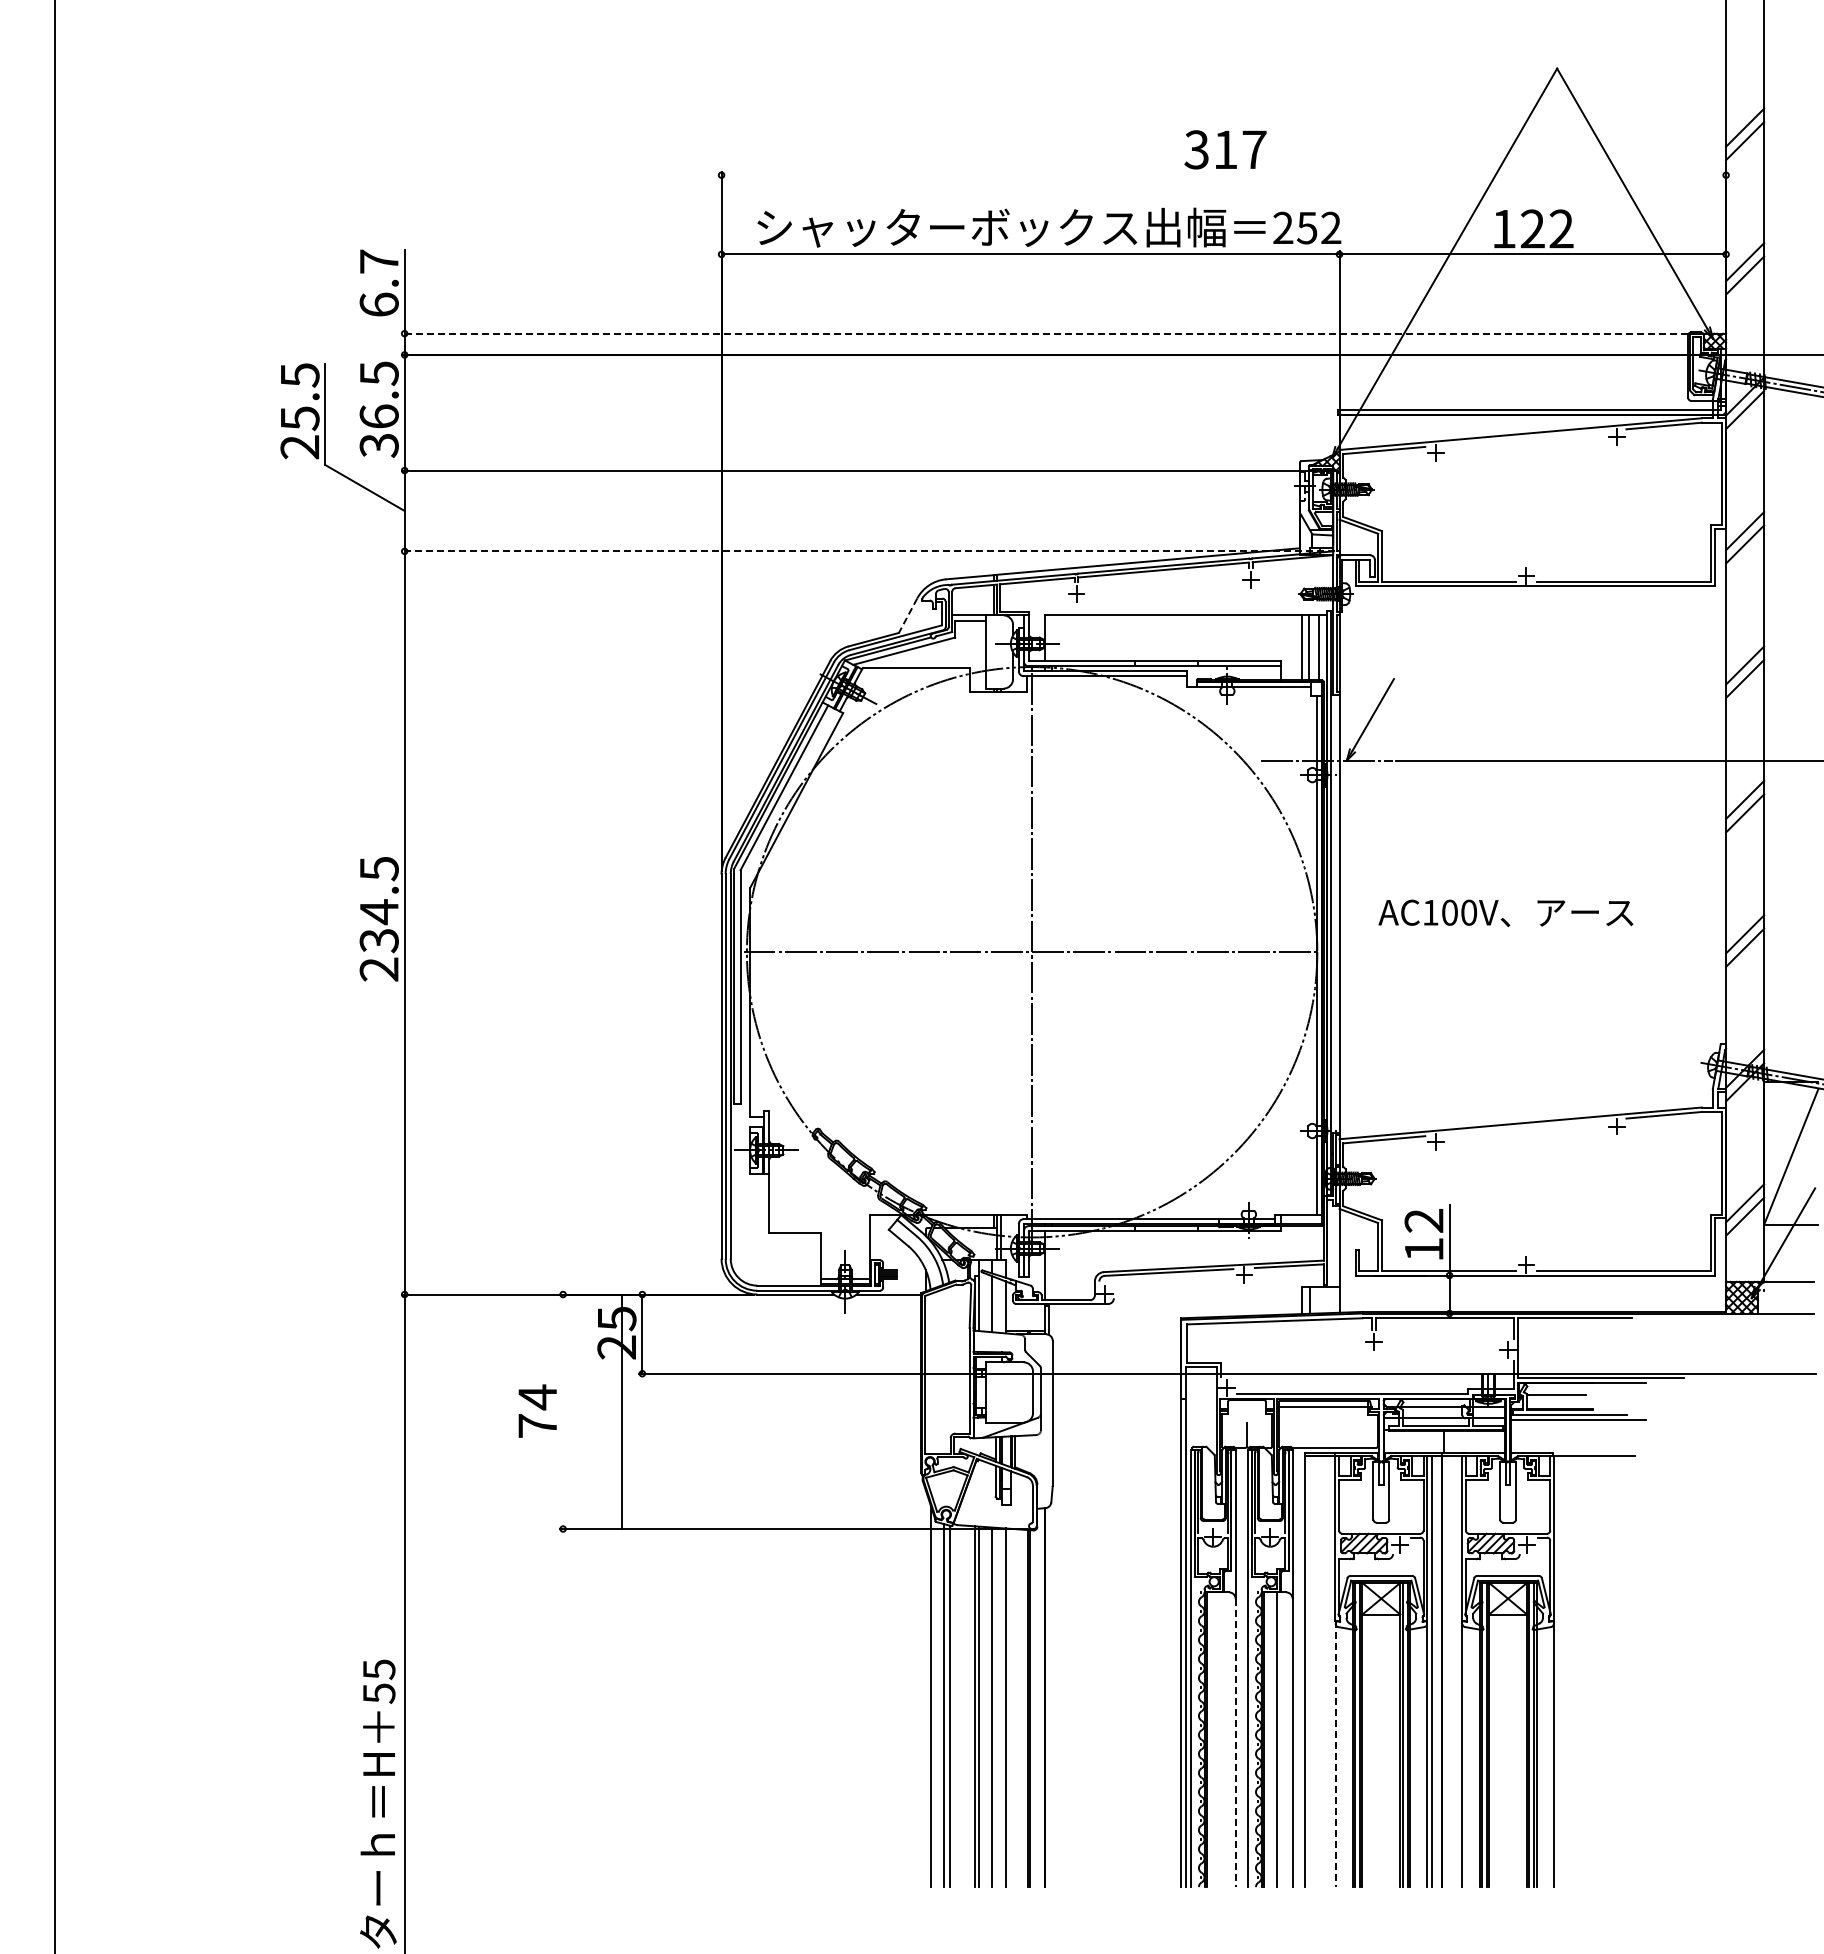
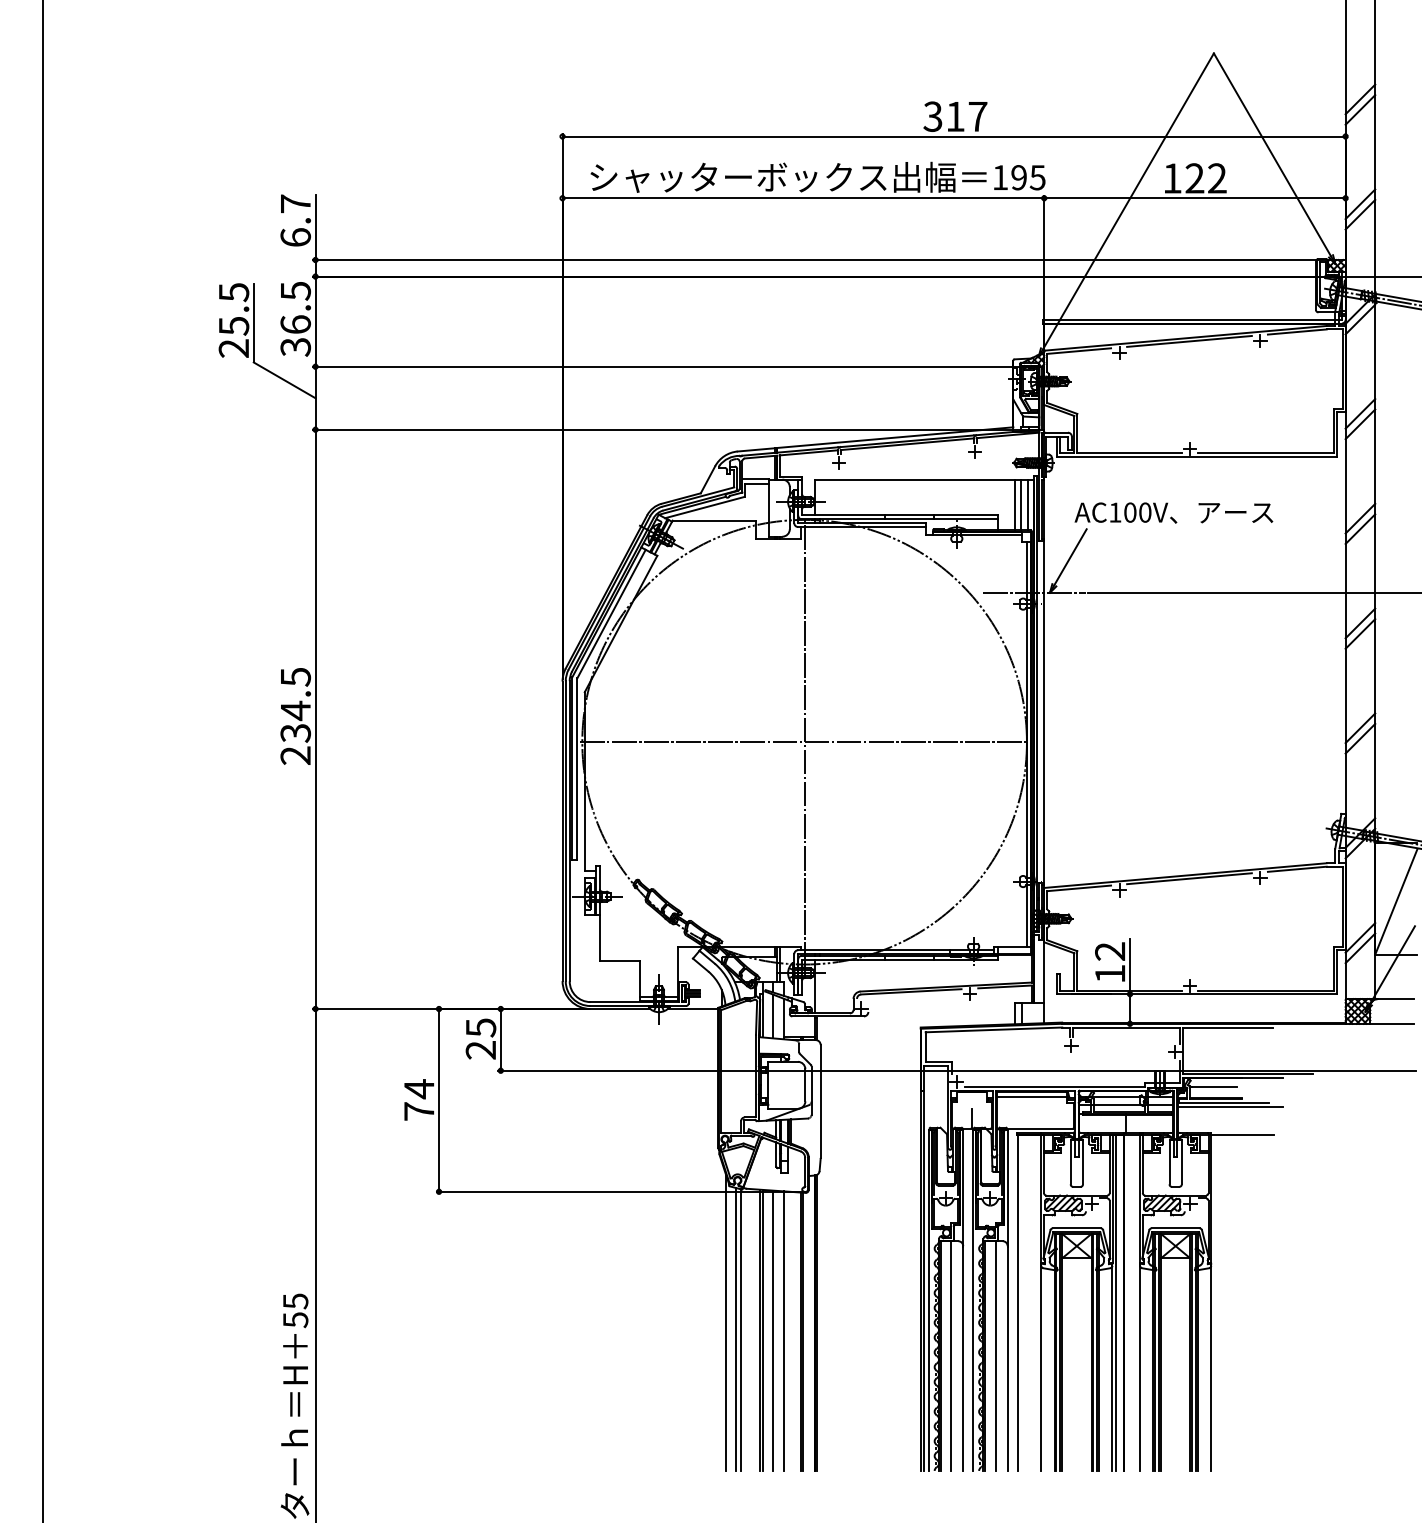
line: (1223, 175) -> (953, 136), added
text: (1307, 227) -> (1019, 177), 252 -> 195
line: (1044, 333) -> (814, 259), dashed -> solid
line: (1525, 438) -> (1189, 341), added
line: (868, 551) -> (677, 429), dashed -> solid
line: (907, 616) -> (707, 480), dashed -> solid
text: (1505, 913) -> (1173, 513), moved
line: (1525, 1127) -> (1189, 878), added
line: (622, 1411) -> (439, 1100), moved
line: (1048, 1697) -> (817, 1323), added
line: (1220, 1739) -> (951, 1355), added
line: (1235, 1743) -> (963, 1358), dashed -> solid
line: (1335, 1754) -> (1041, 1367), dashed -> solid

